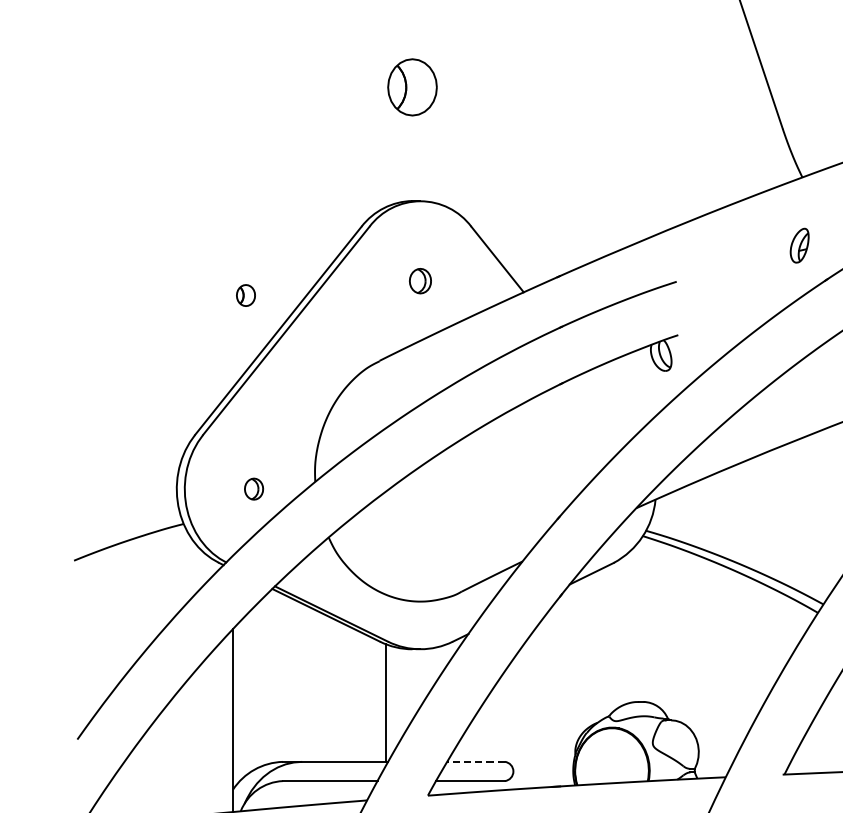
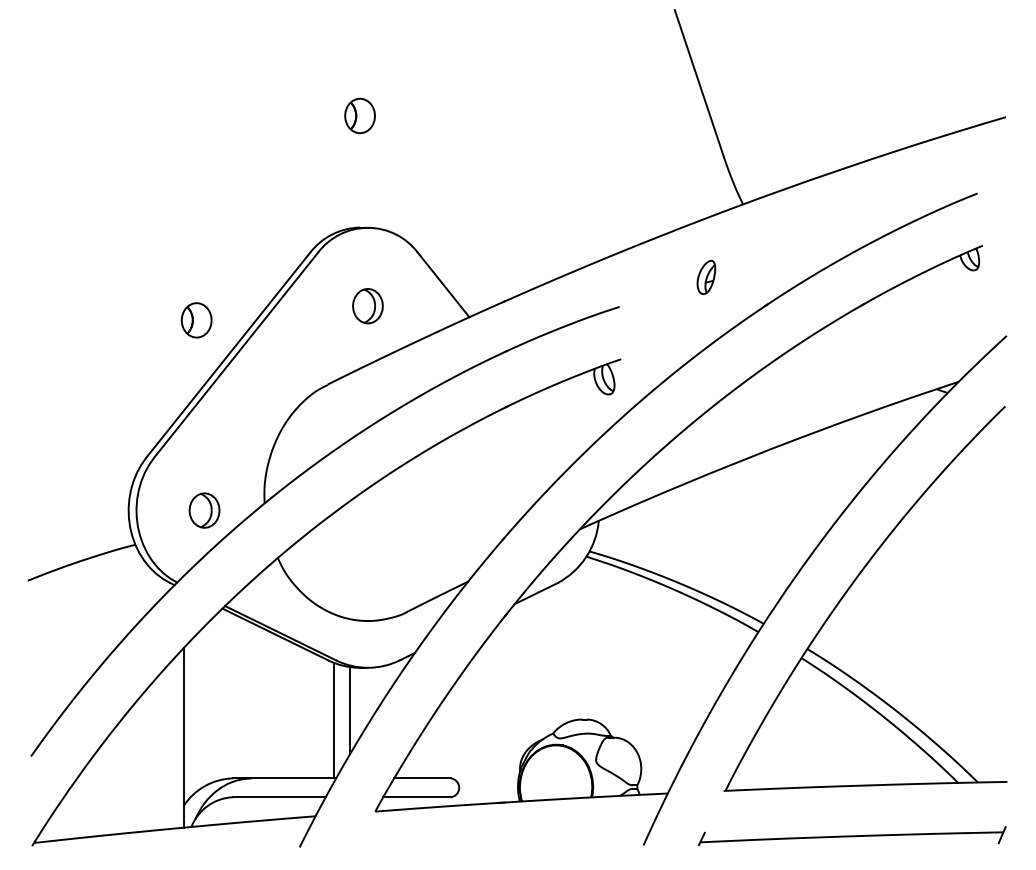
part: (411, 86) -> (359, 115), size x0.62
part: (799, 245) -> (706, 277), moved
part: (420, 281) -> (367, 306), size x1.43
part: (245, 295) -> (196, 320), size x1.67
part: (254, 489) -> (204, 510), size x1.67
line: (402, 692) -> (350, 710), added
line: (476, 761) -> (422, 778), dashed -> solid

